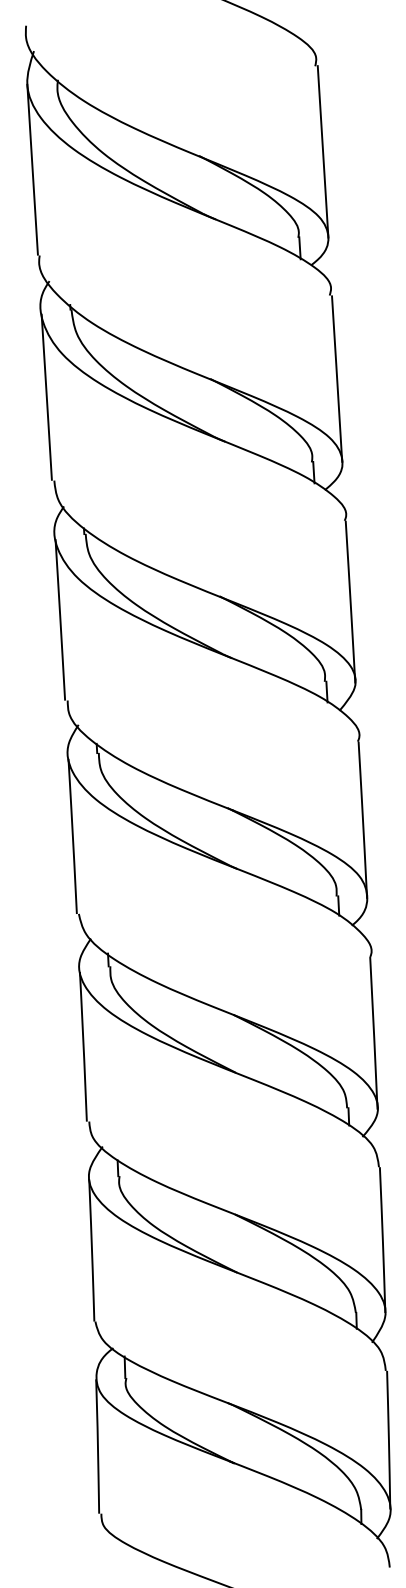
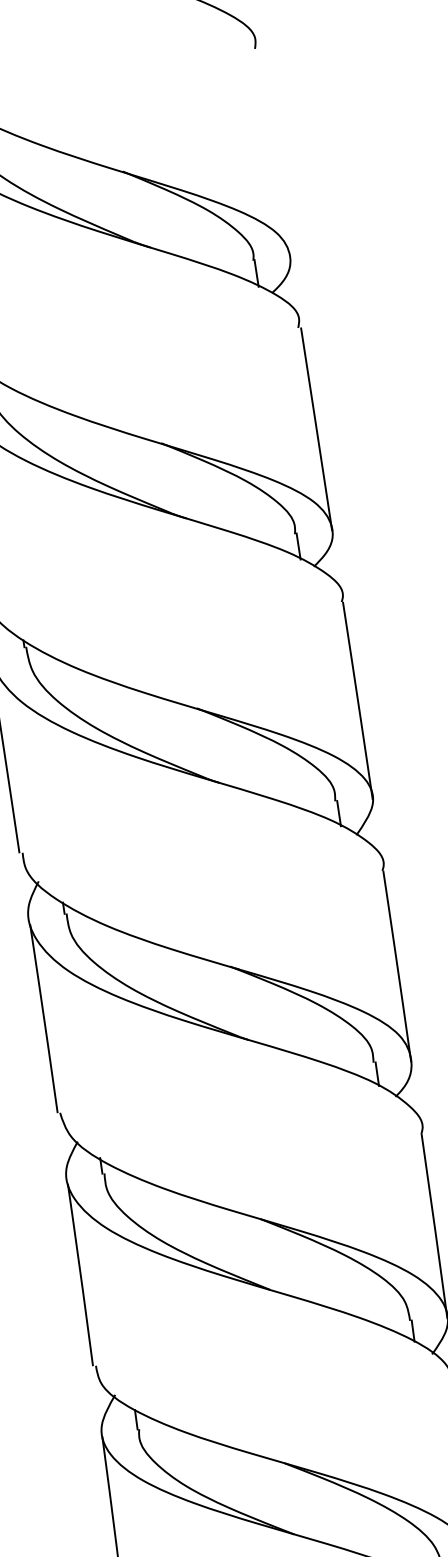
line: (322, 151) -> (273, 152), removed

